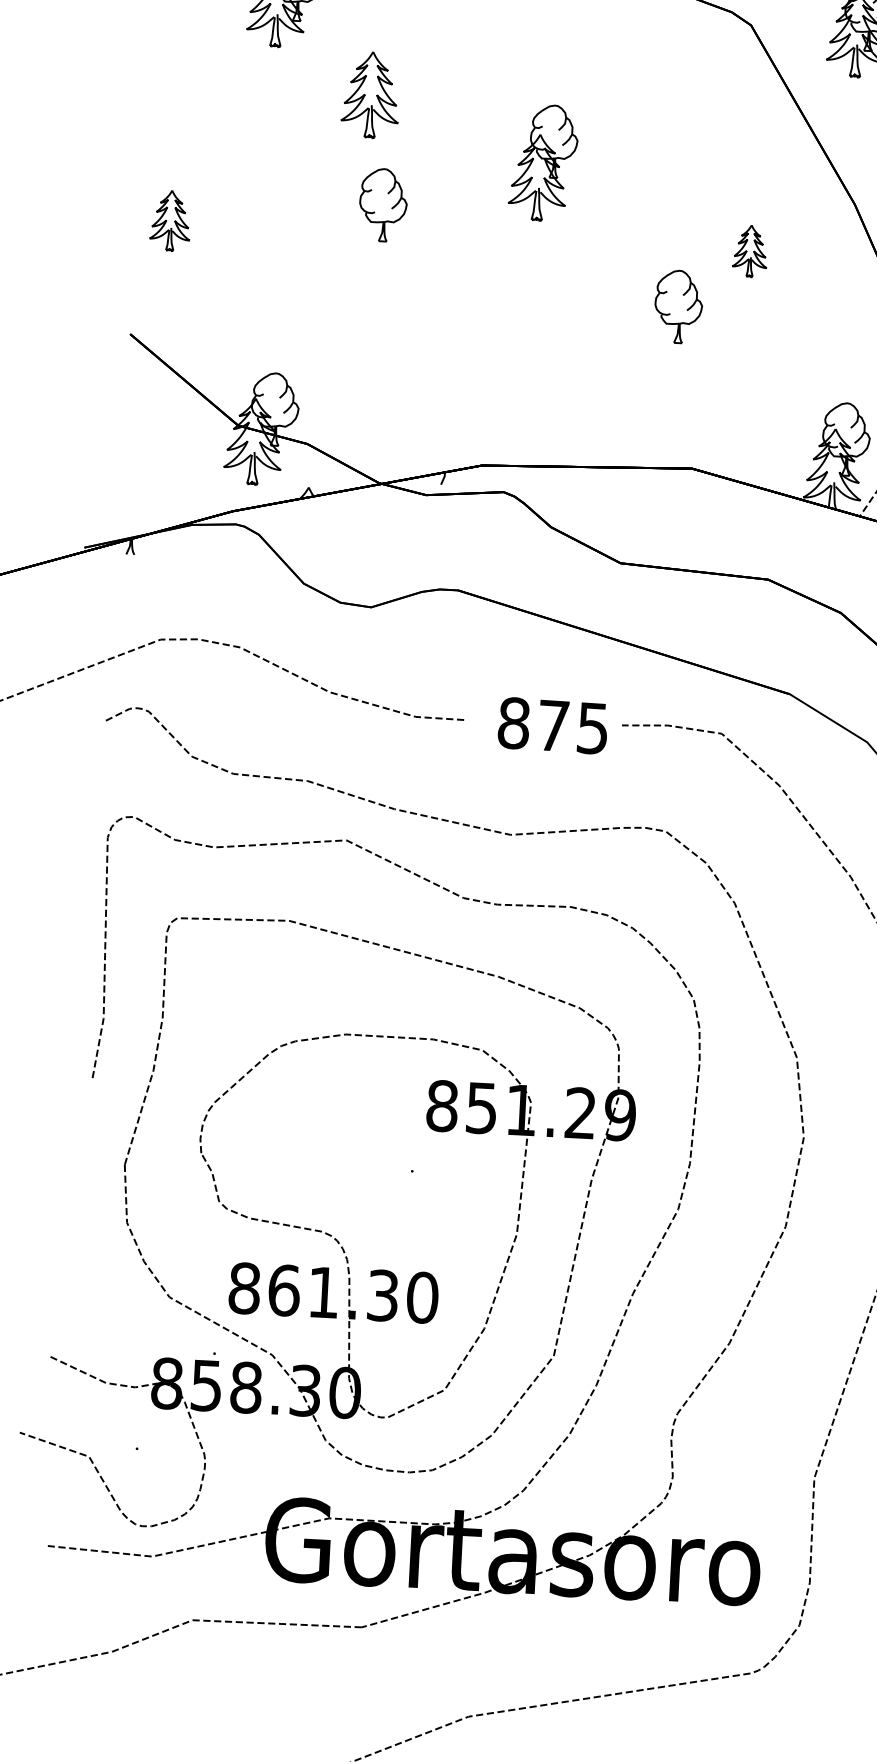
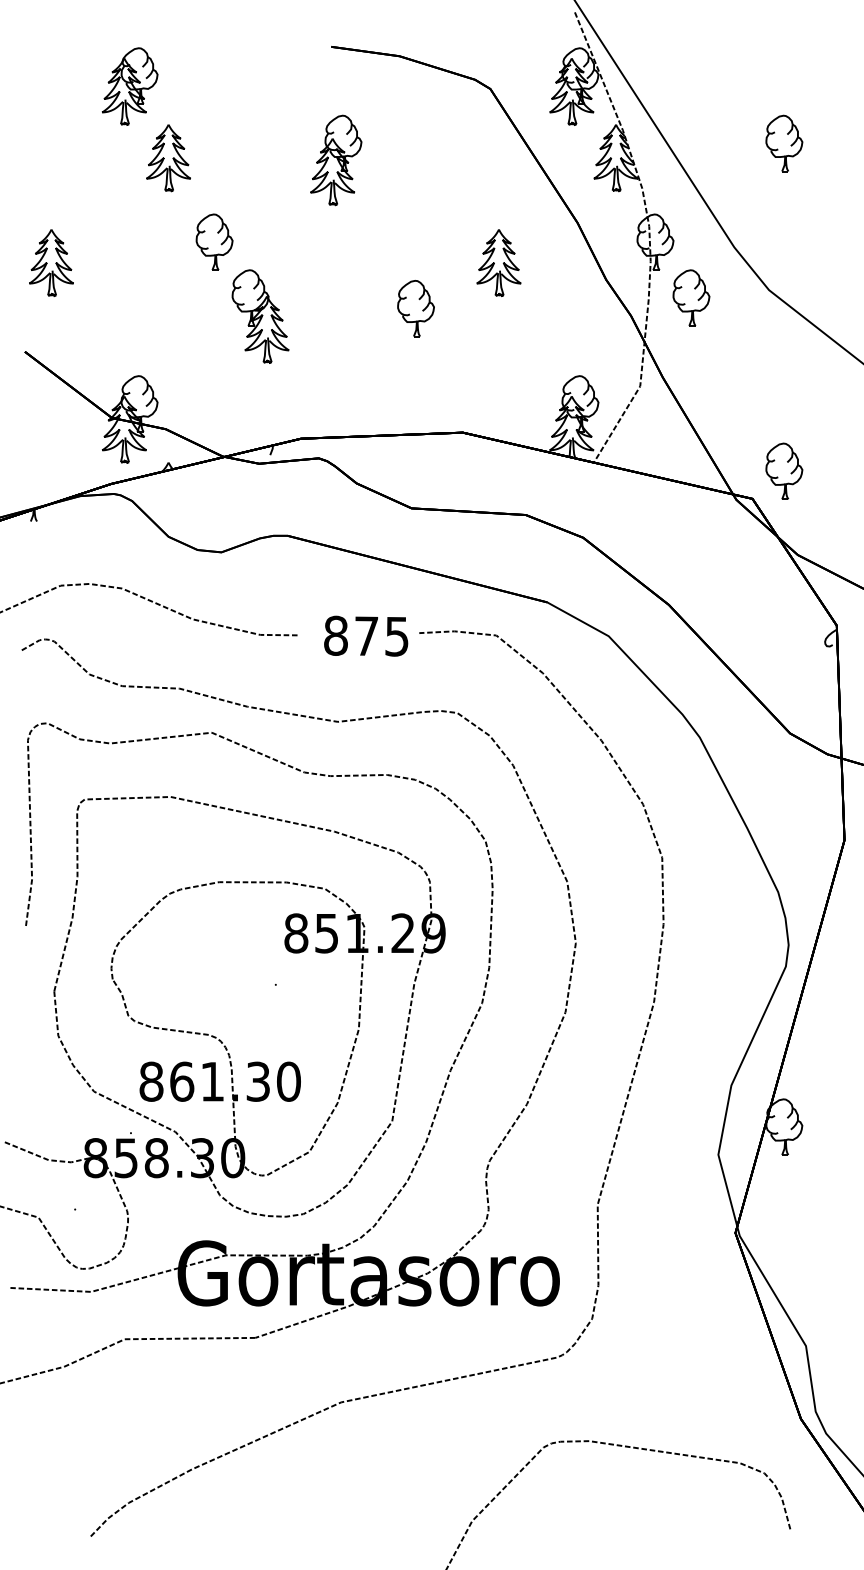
part: (370, 95) -> (168, 158), moved
part: (543, 163) -> (336, 160), moved
part: (170, 220) -> (51, 262), size x1.43
part: (749, 250) -> (498, 262), size x1.67
part: (437, 304) -> (260, 316), added
part: (678, 306) -> (415, 308), moved

